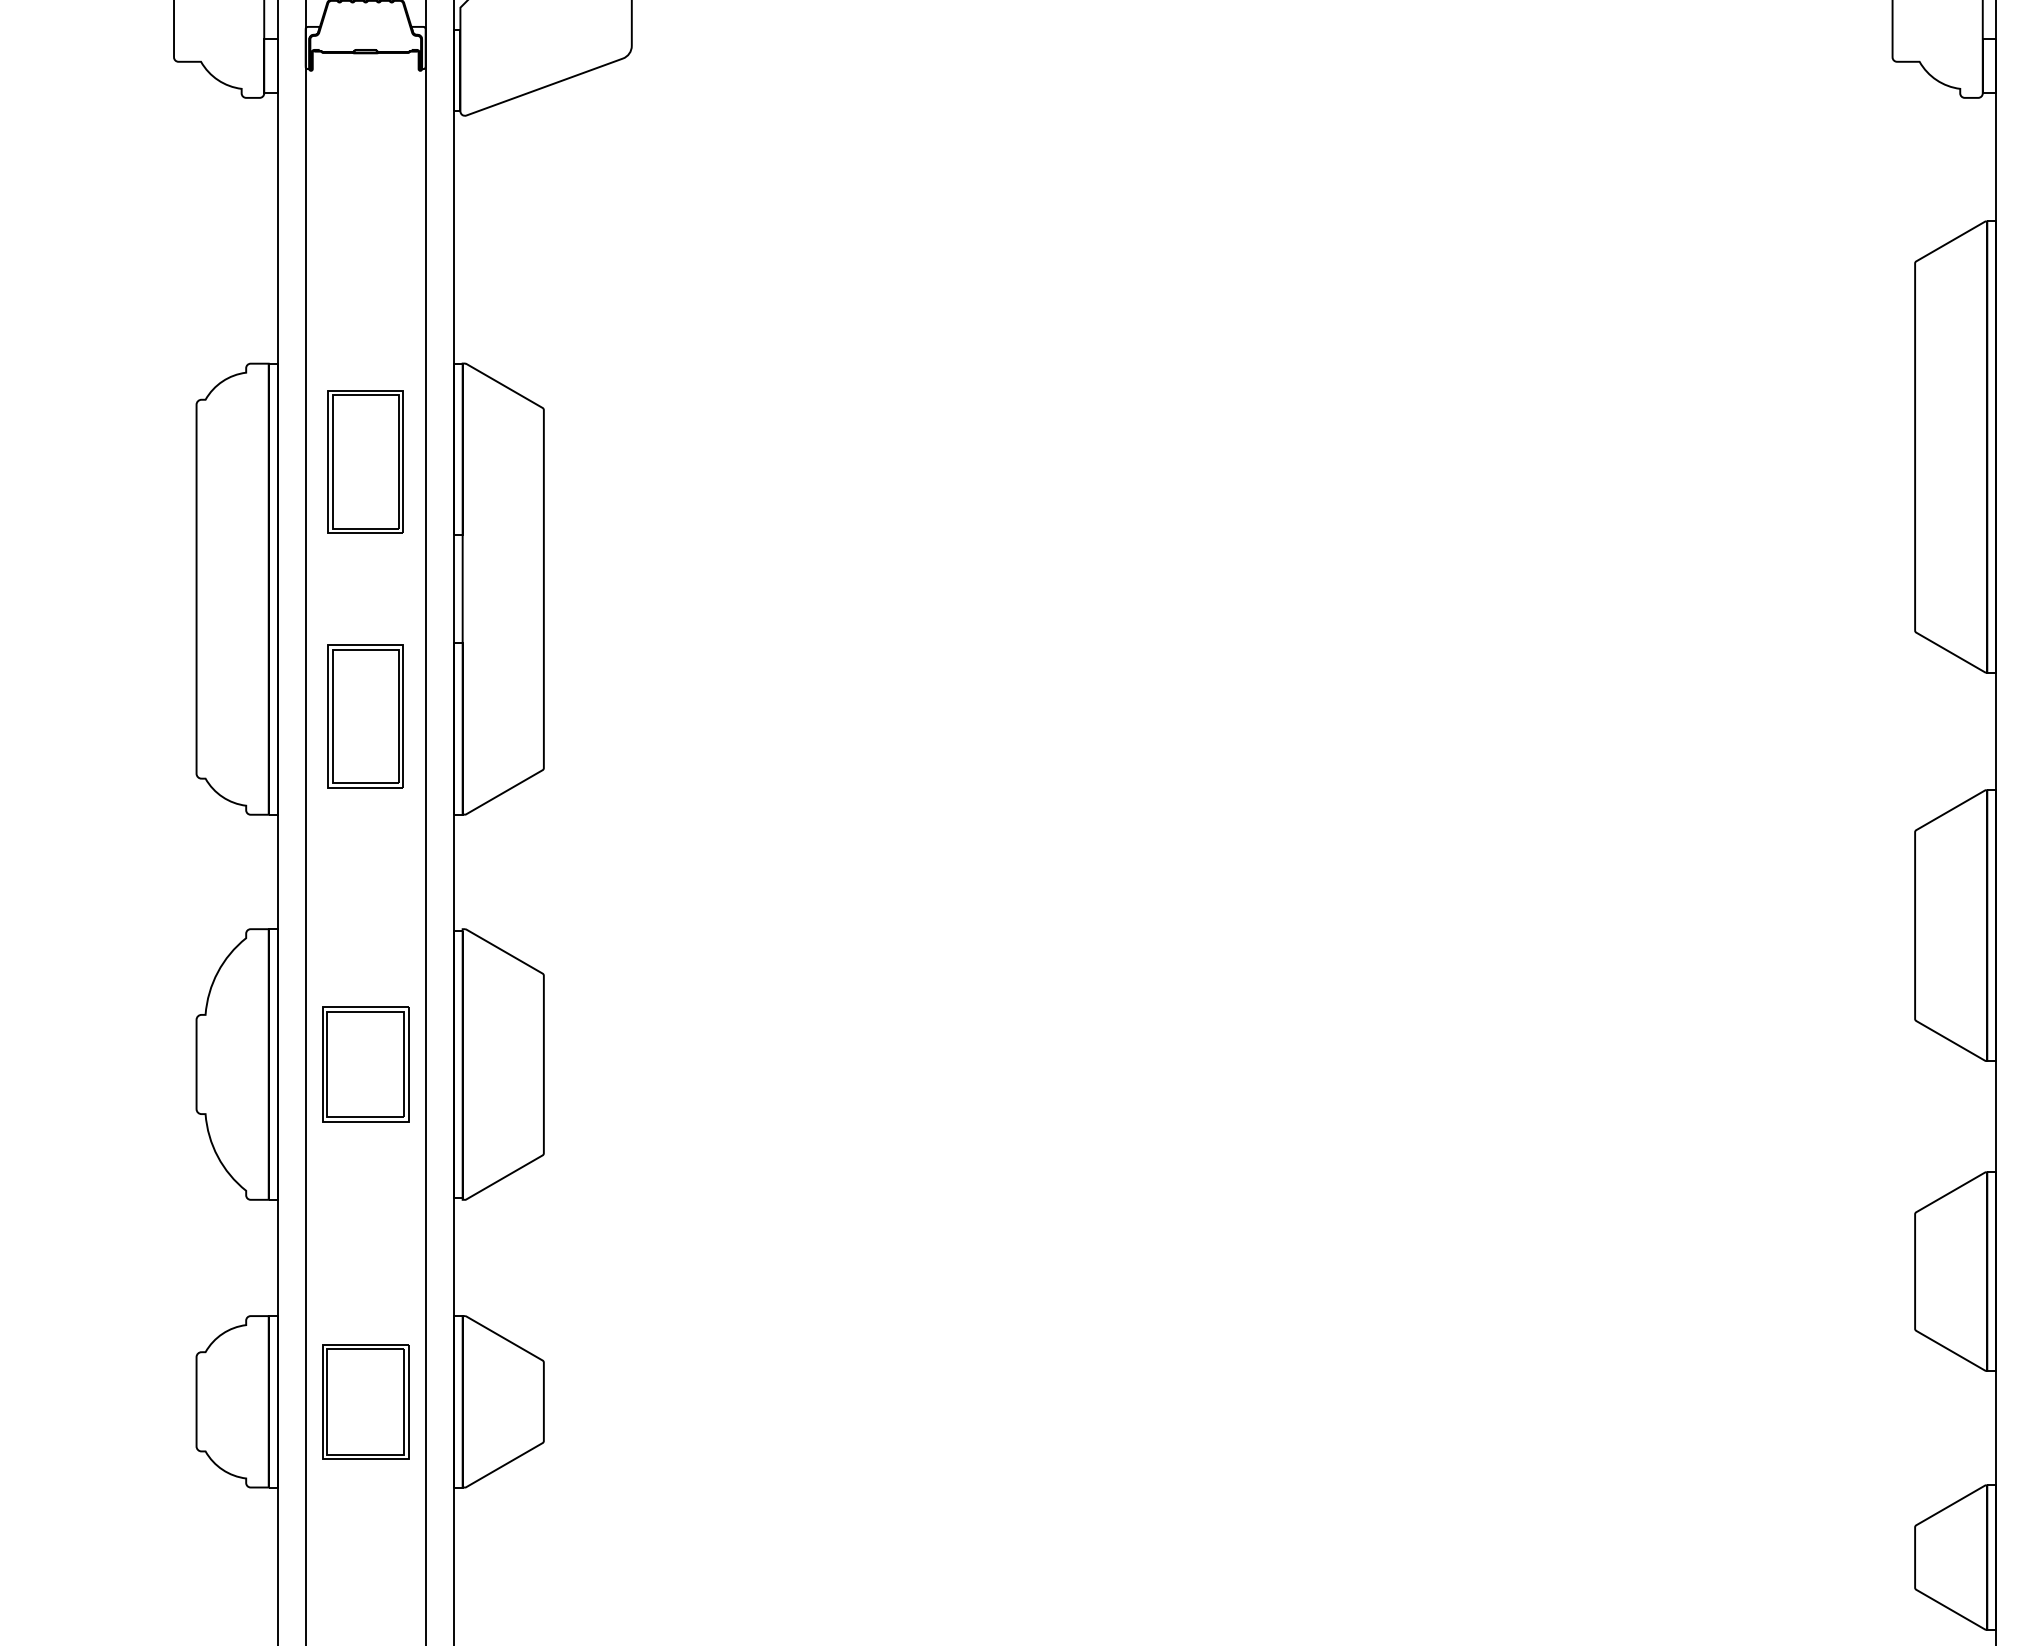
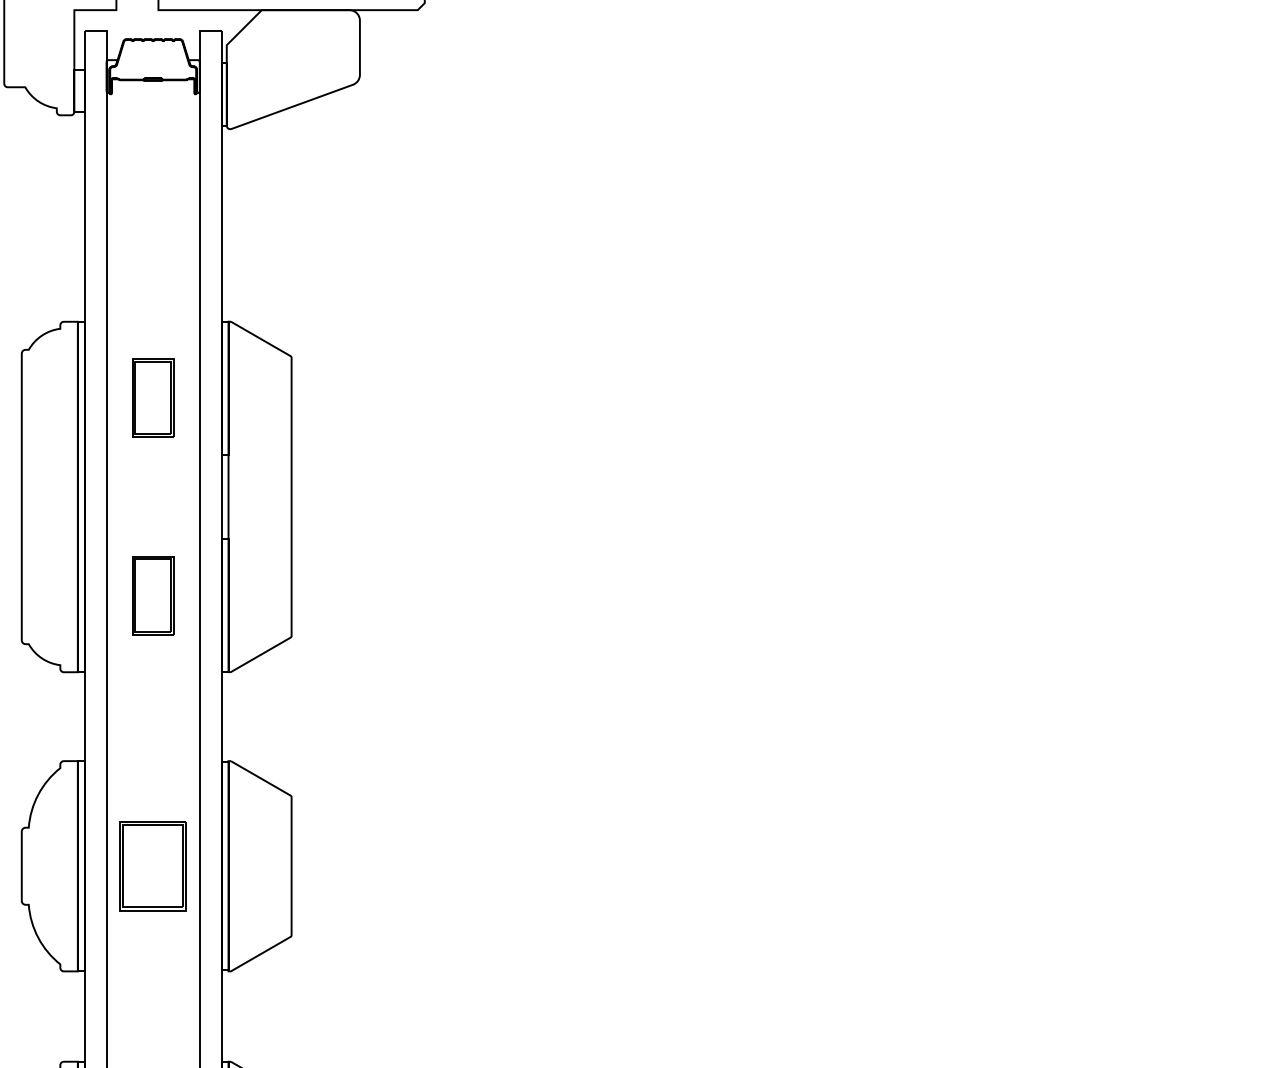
part: (365, 461) -> (153, 397), size x0.7
part: (365, 716) -> (153, 595), size x0.7

